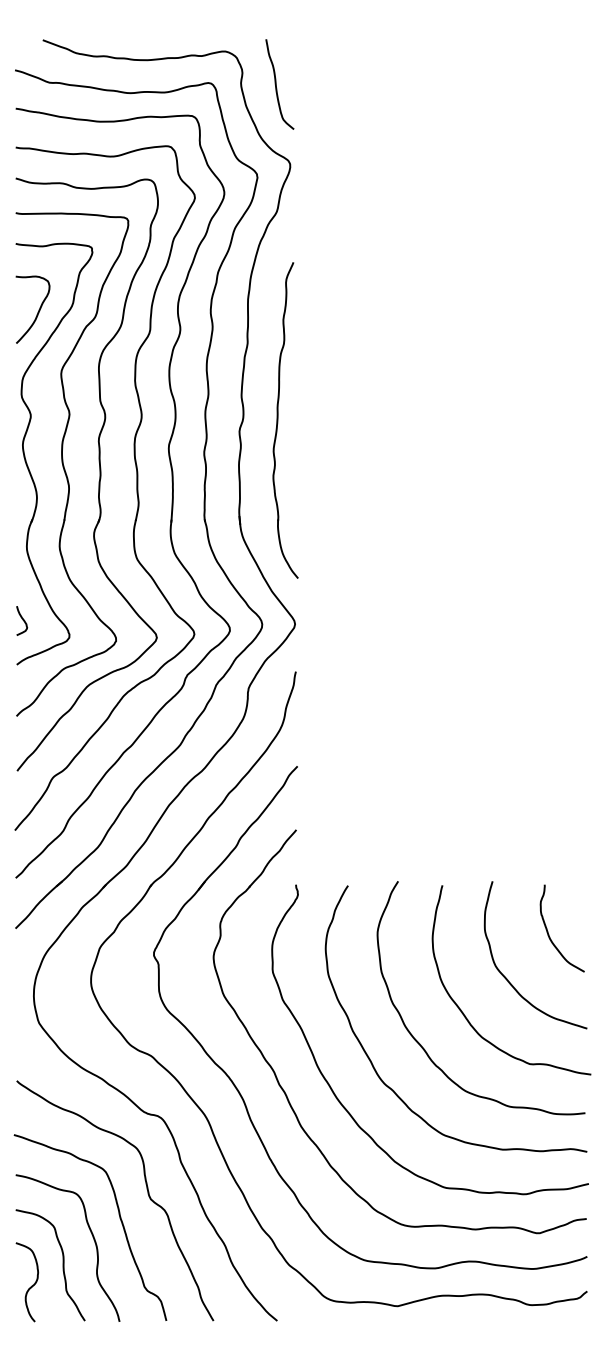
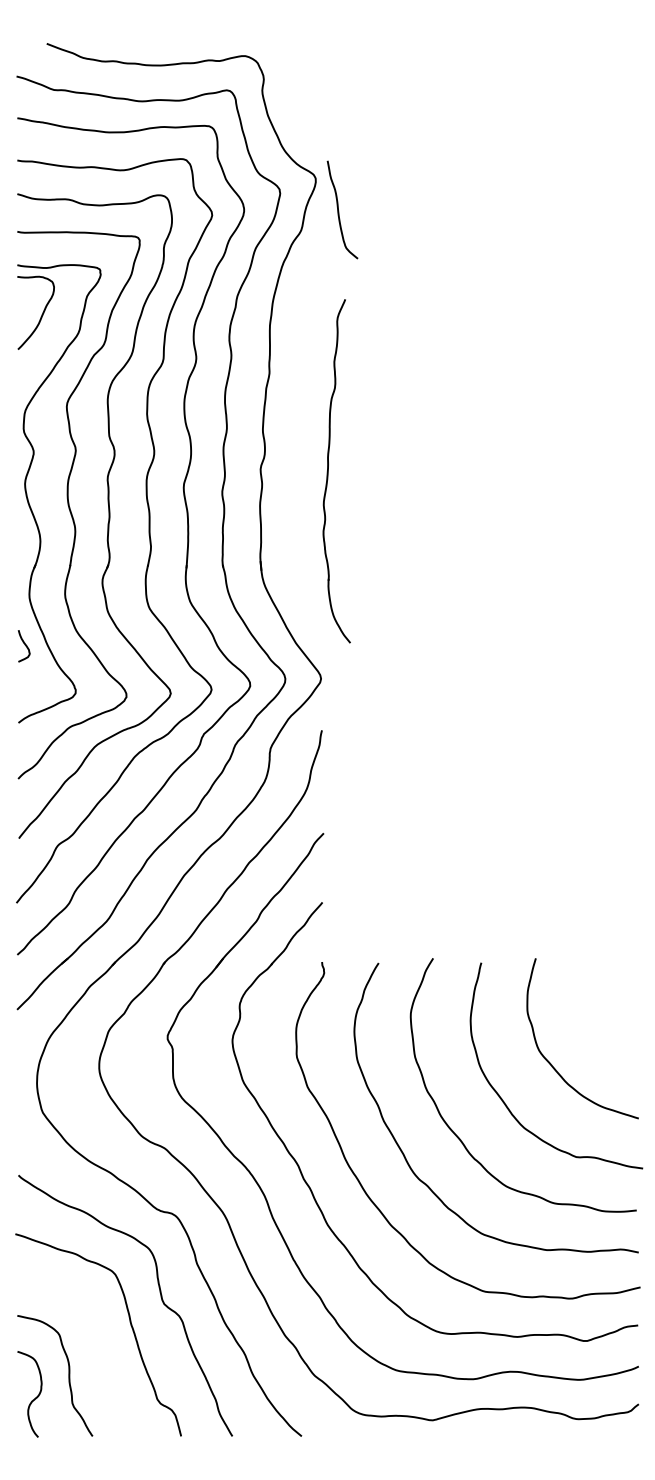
curve: (277, 85) -> (339, 211), moved
curve: (37, 311) -> (41, 314), moved
part: (278, 420) -> (328, 471), moved
curve: (22, 620) -> (24, 645), moved
curve: (549, 933) -> (597, 1015), removed
curve: (93, 1239) -> (101, 1347), removed

